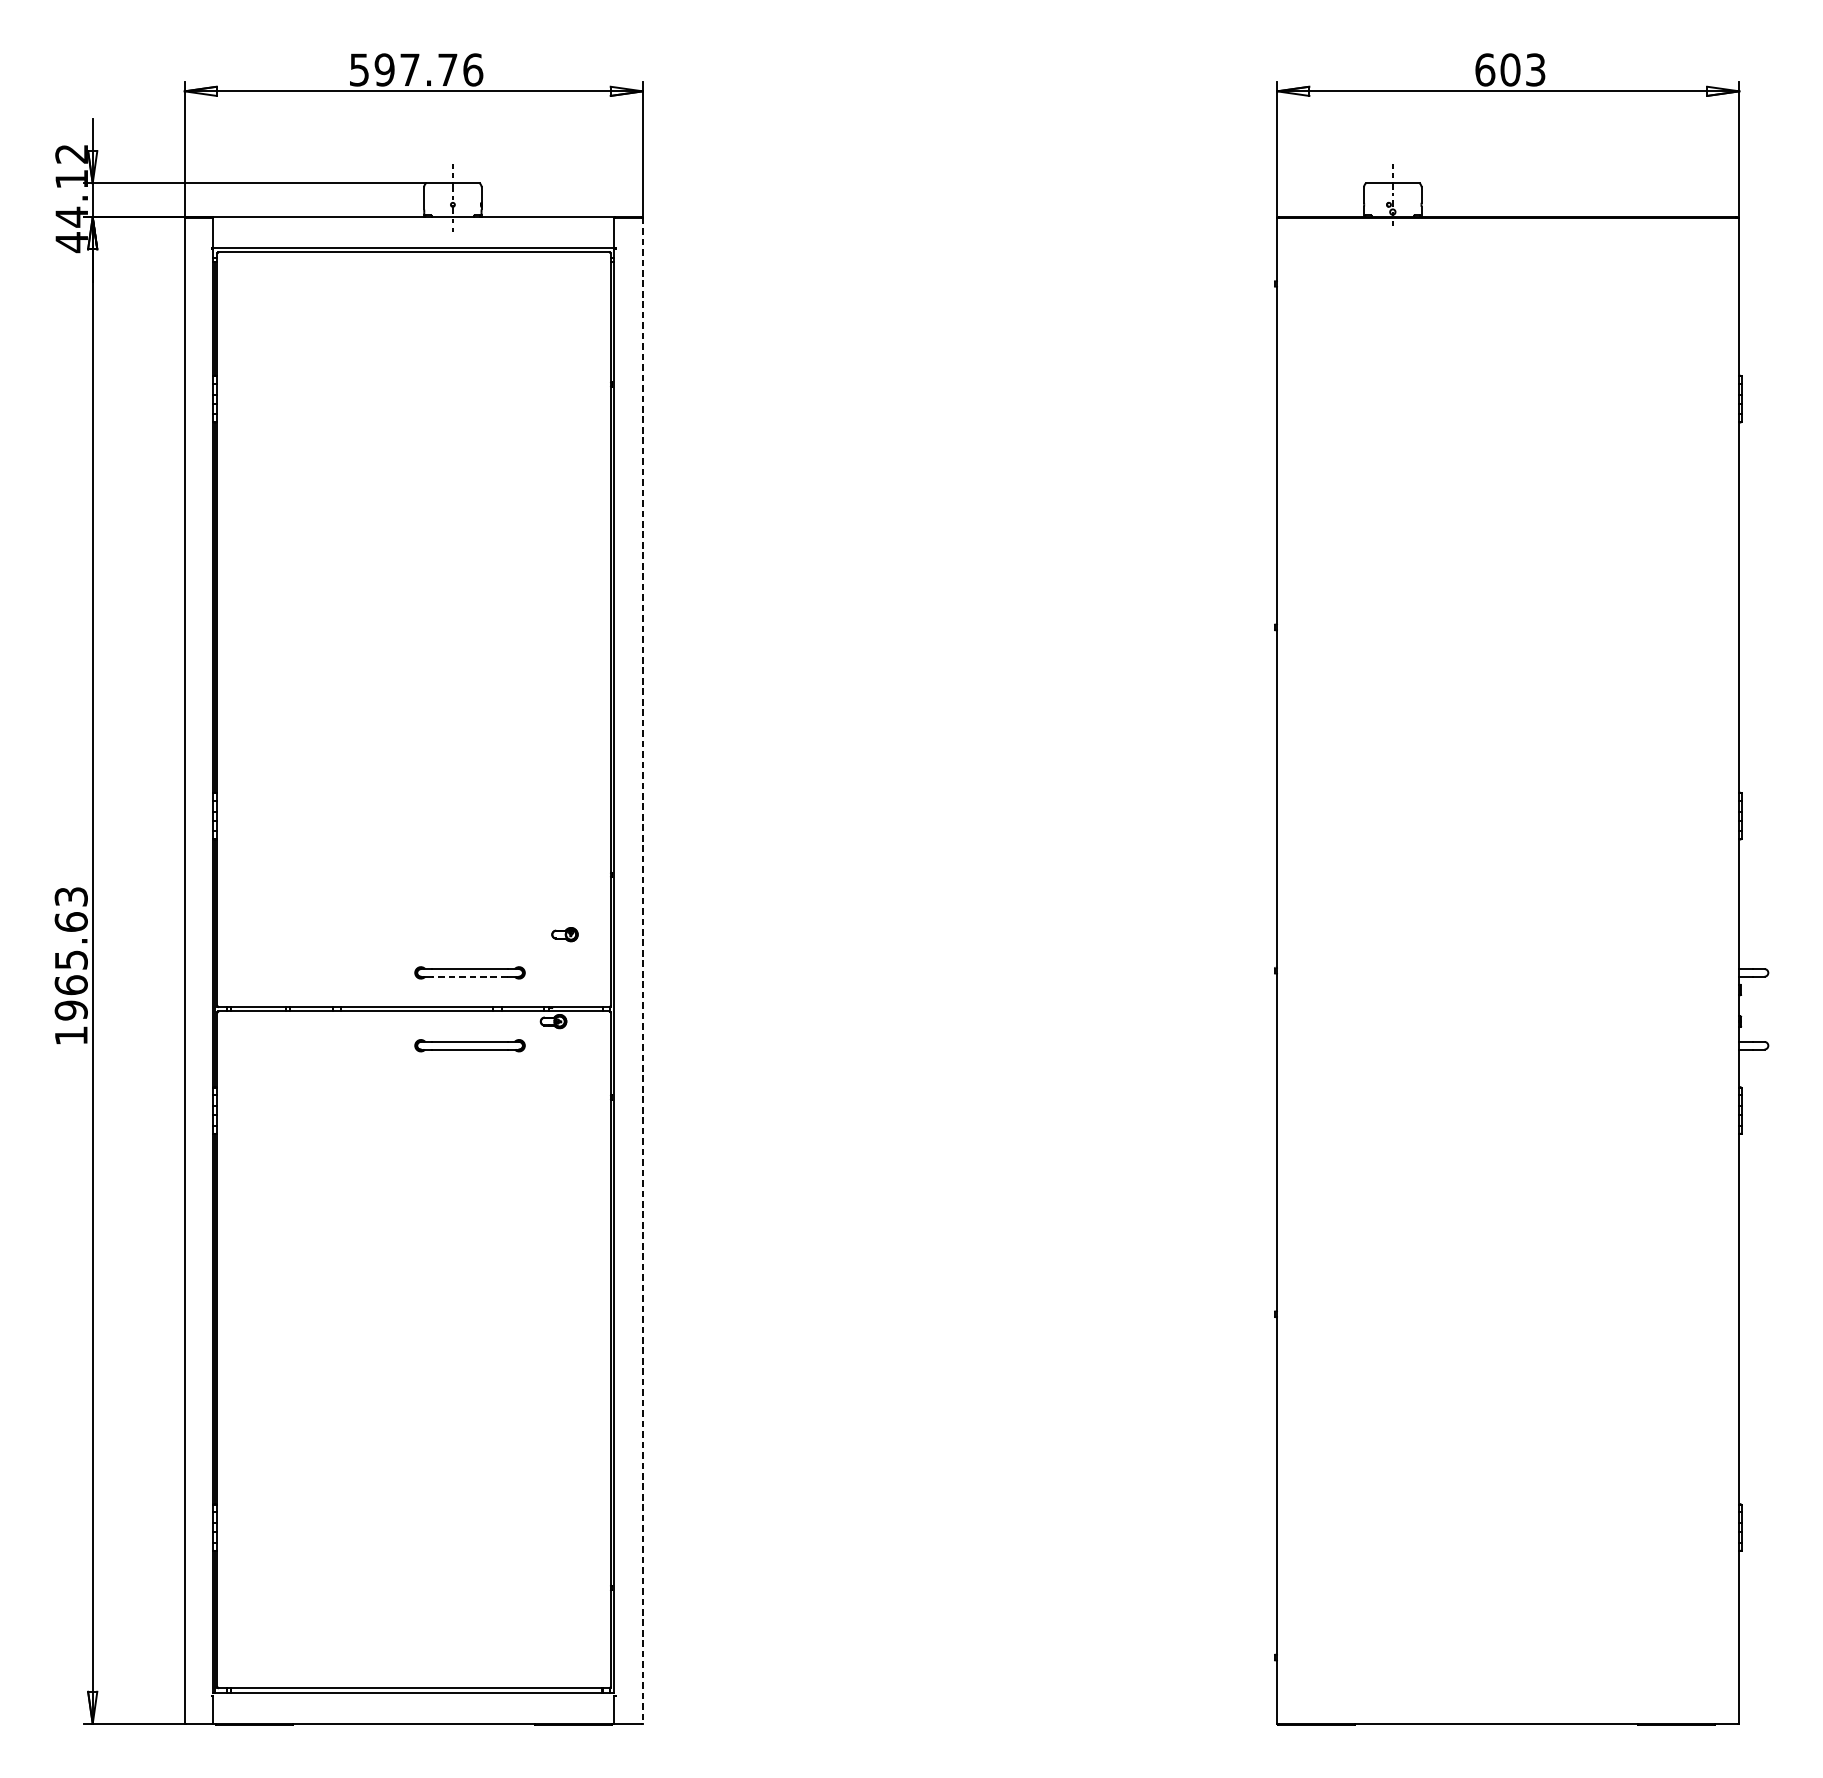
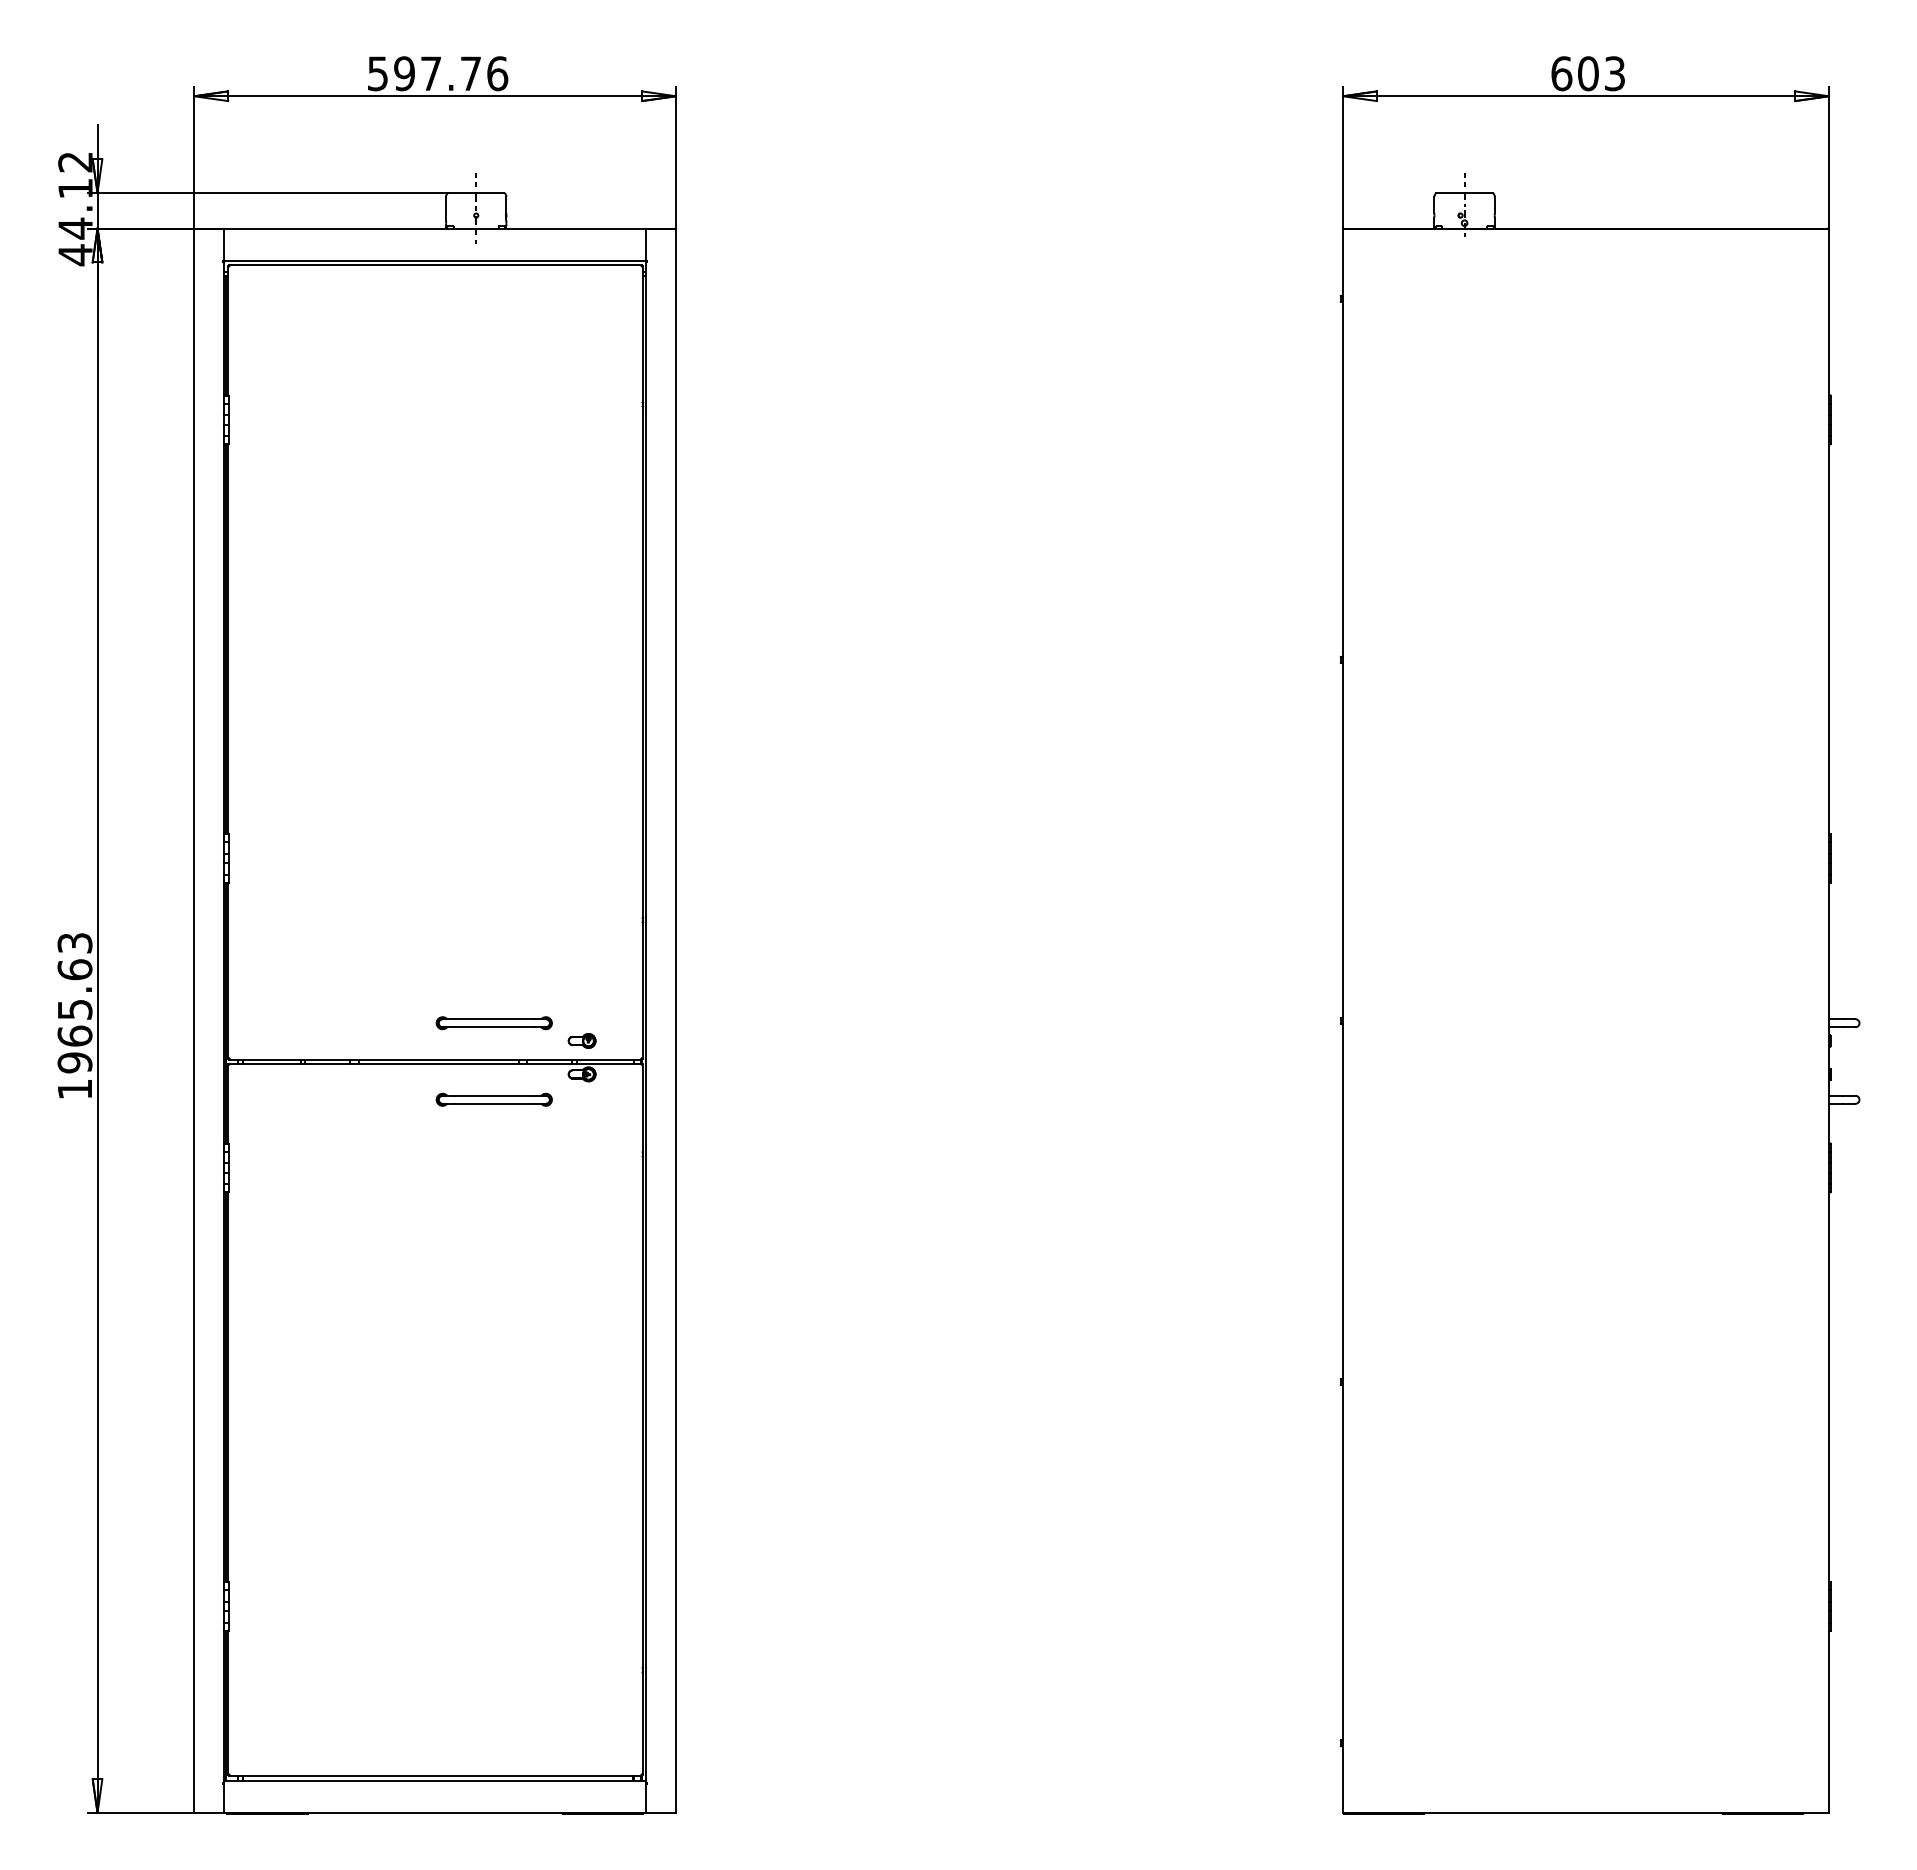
part: (564, 934) -> (581, 1040), moved
line: (643, 971) -> (676, 1021), dashed -> solid
line: (469, 976) -> (493, 1027), dashed -> solid

